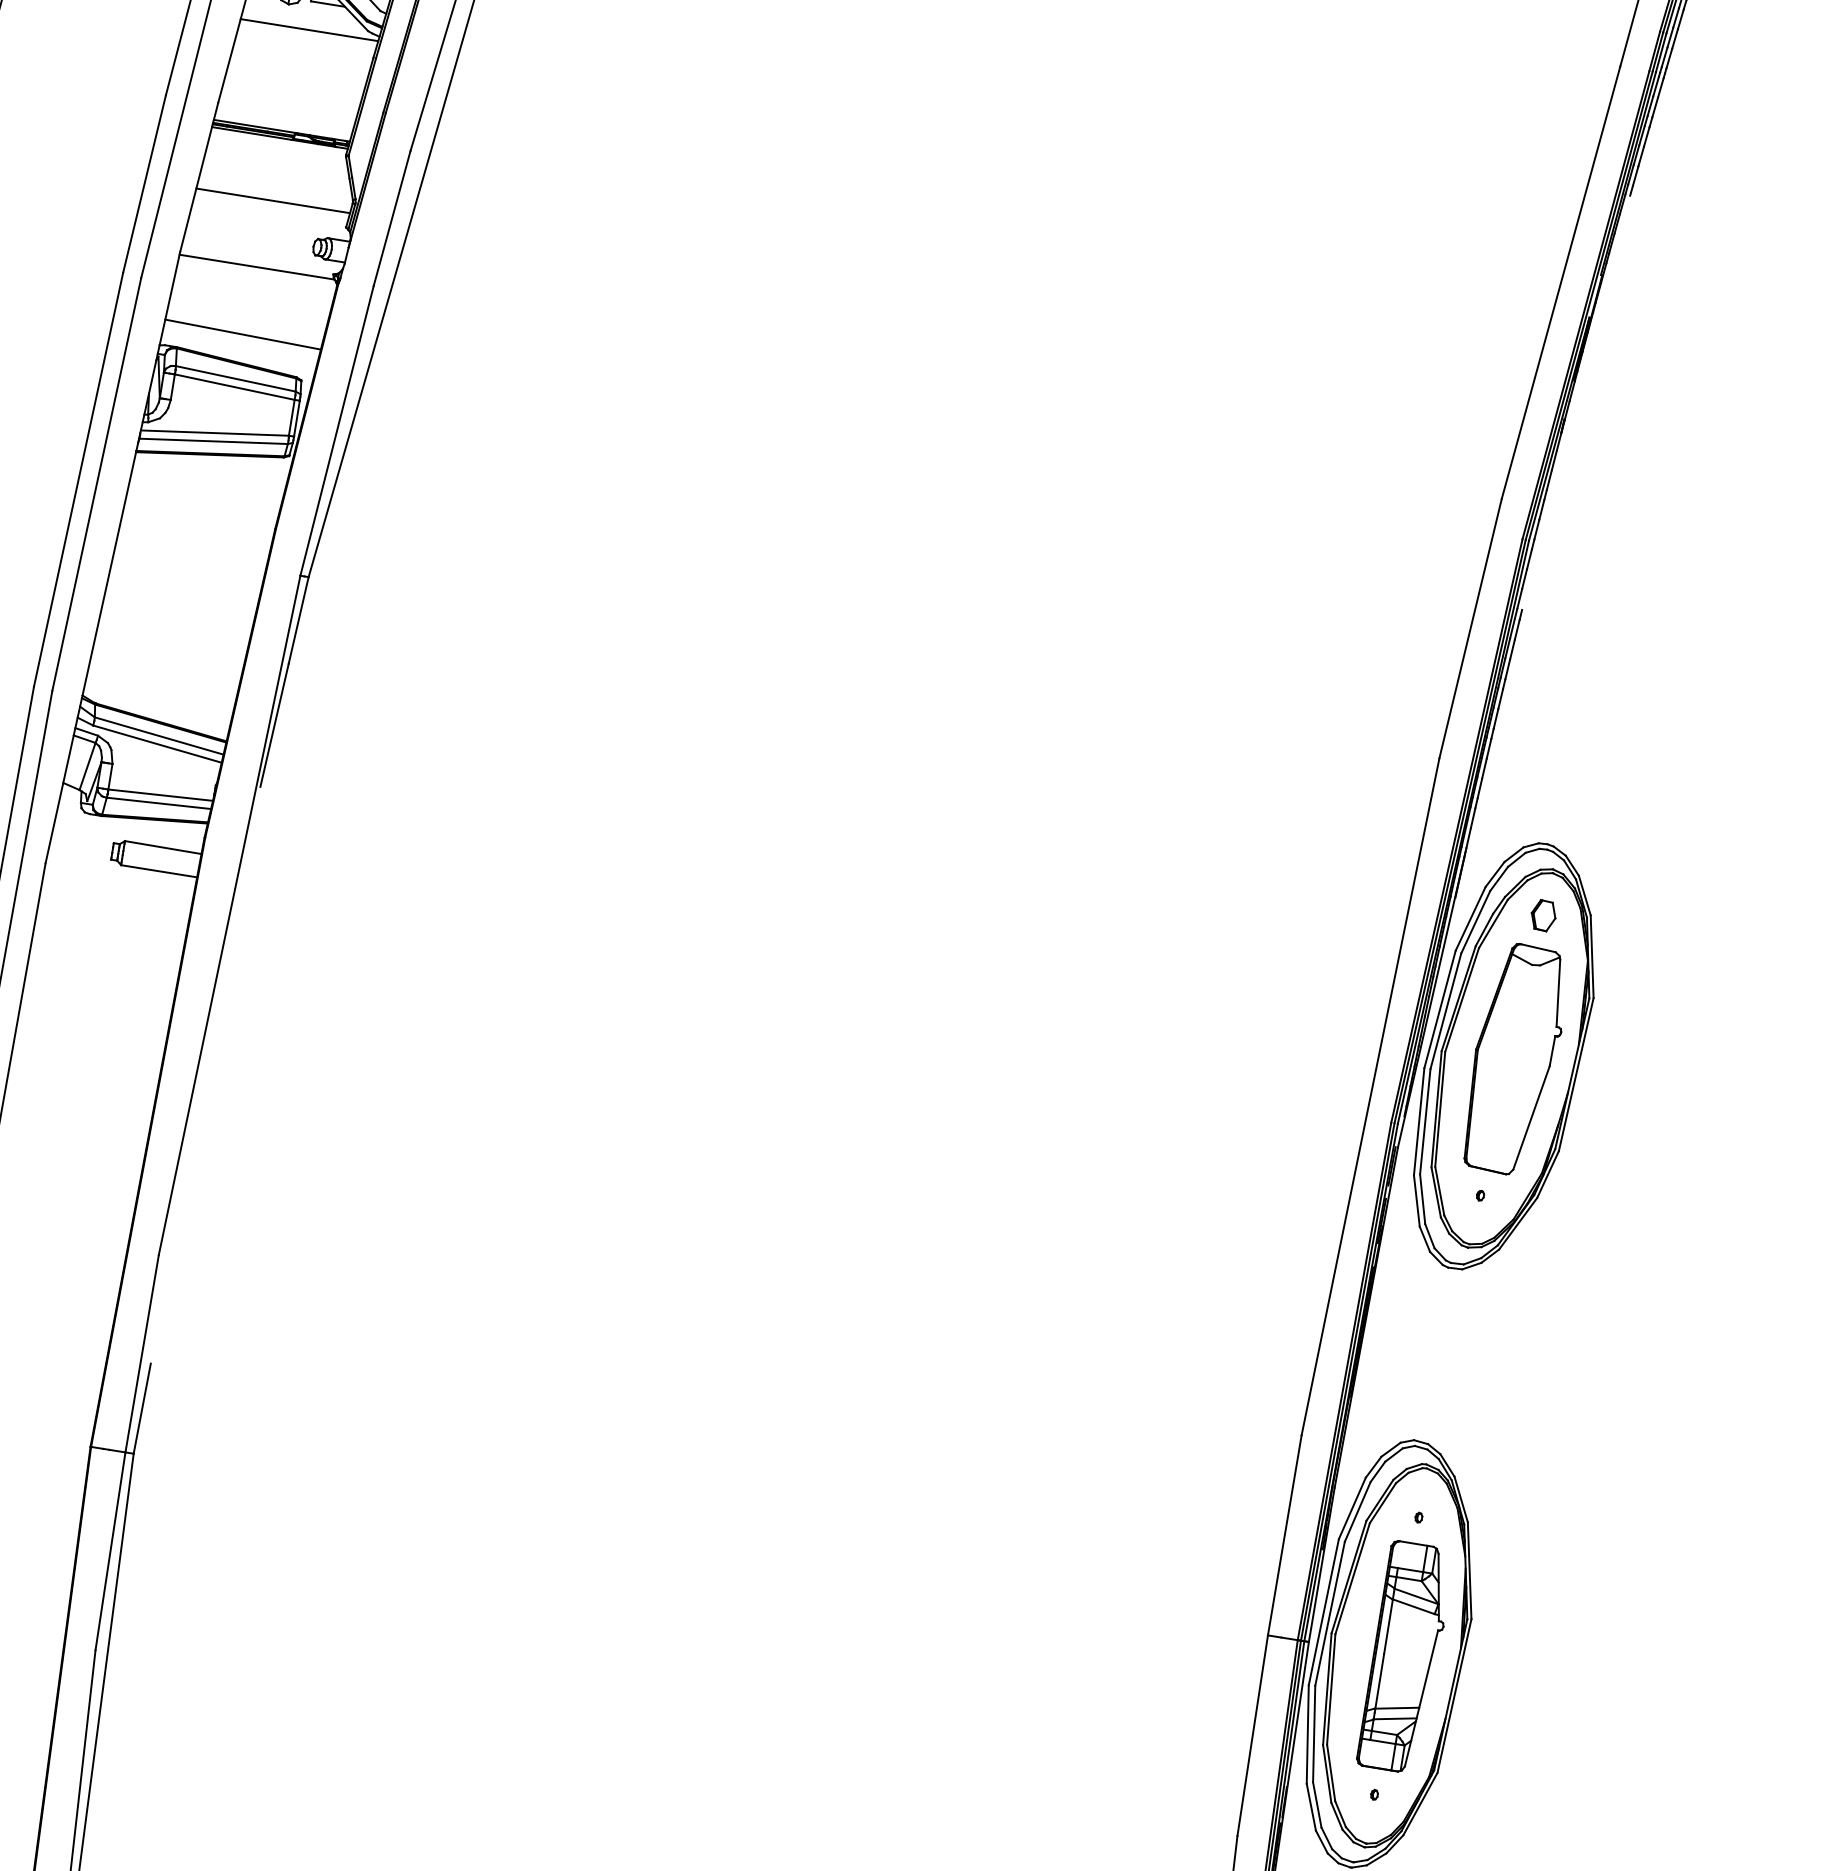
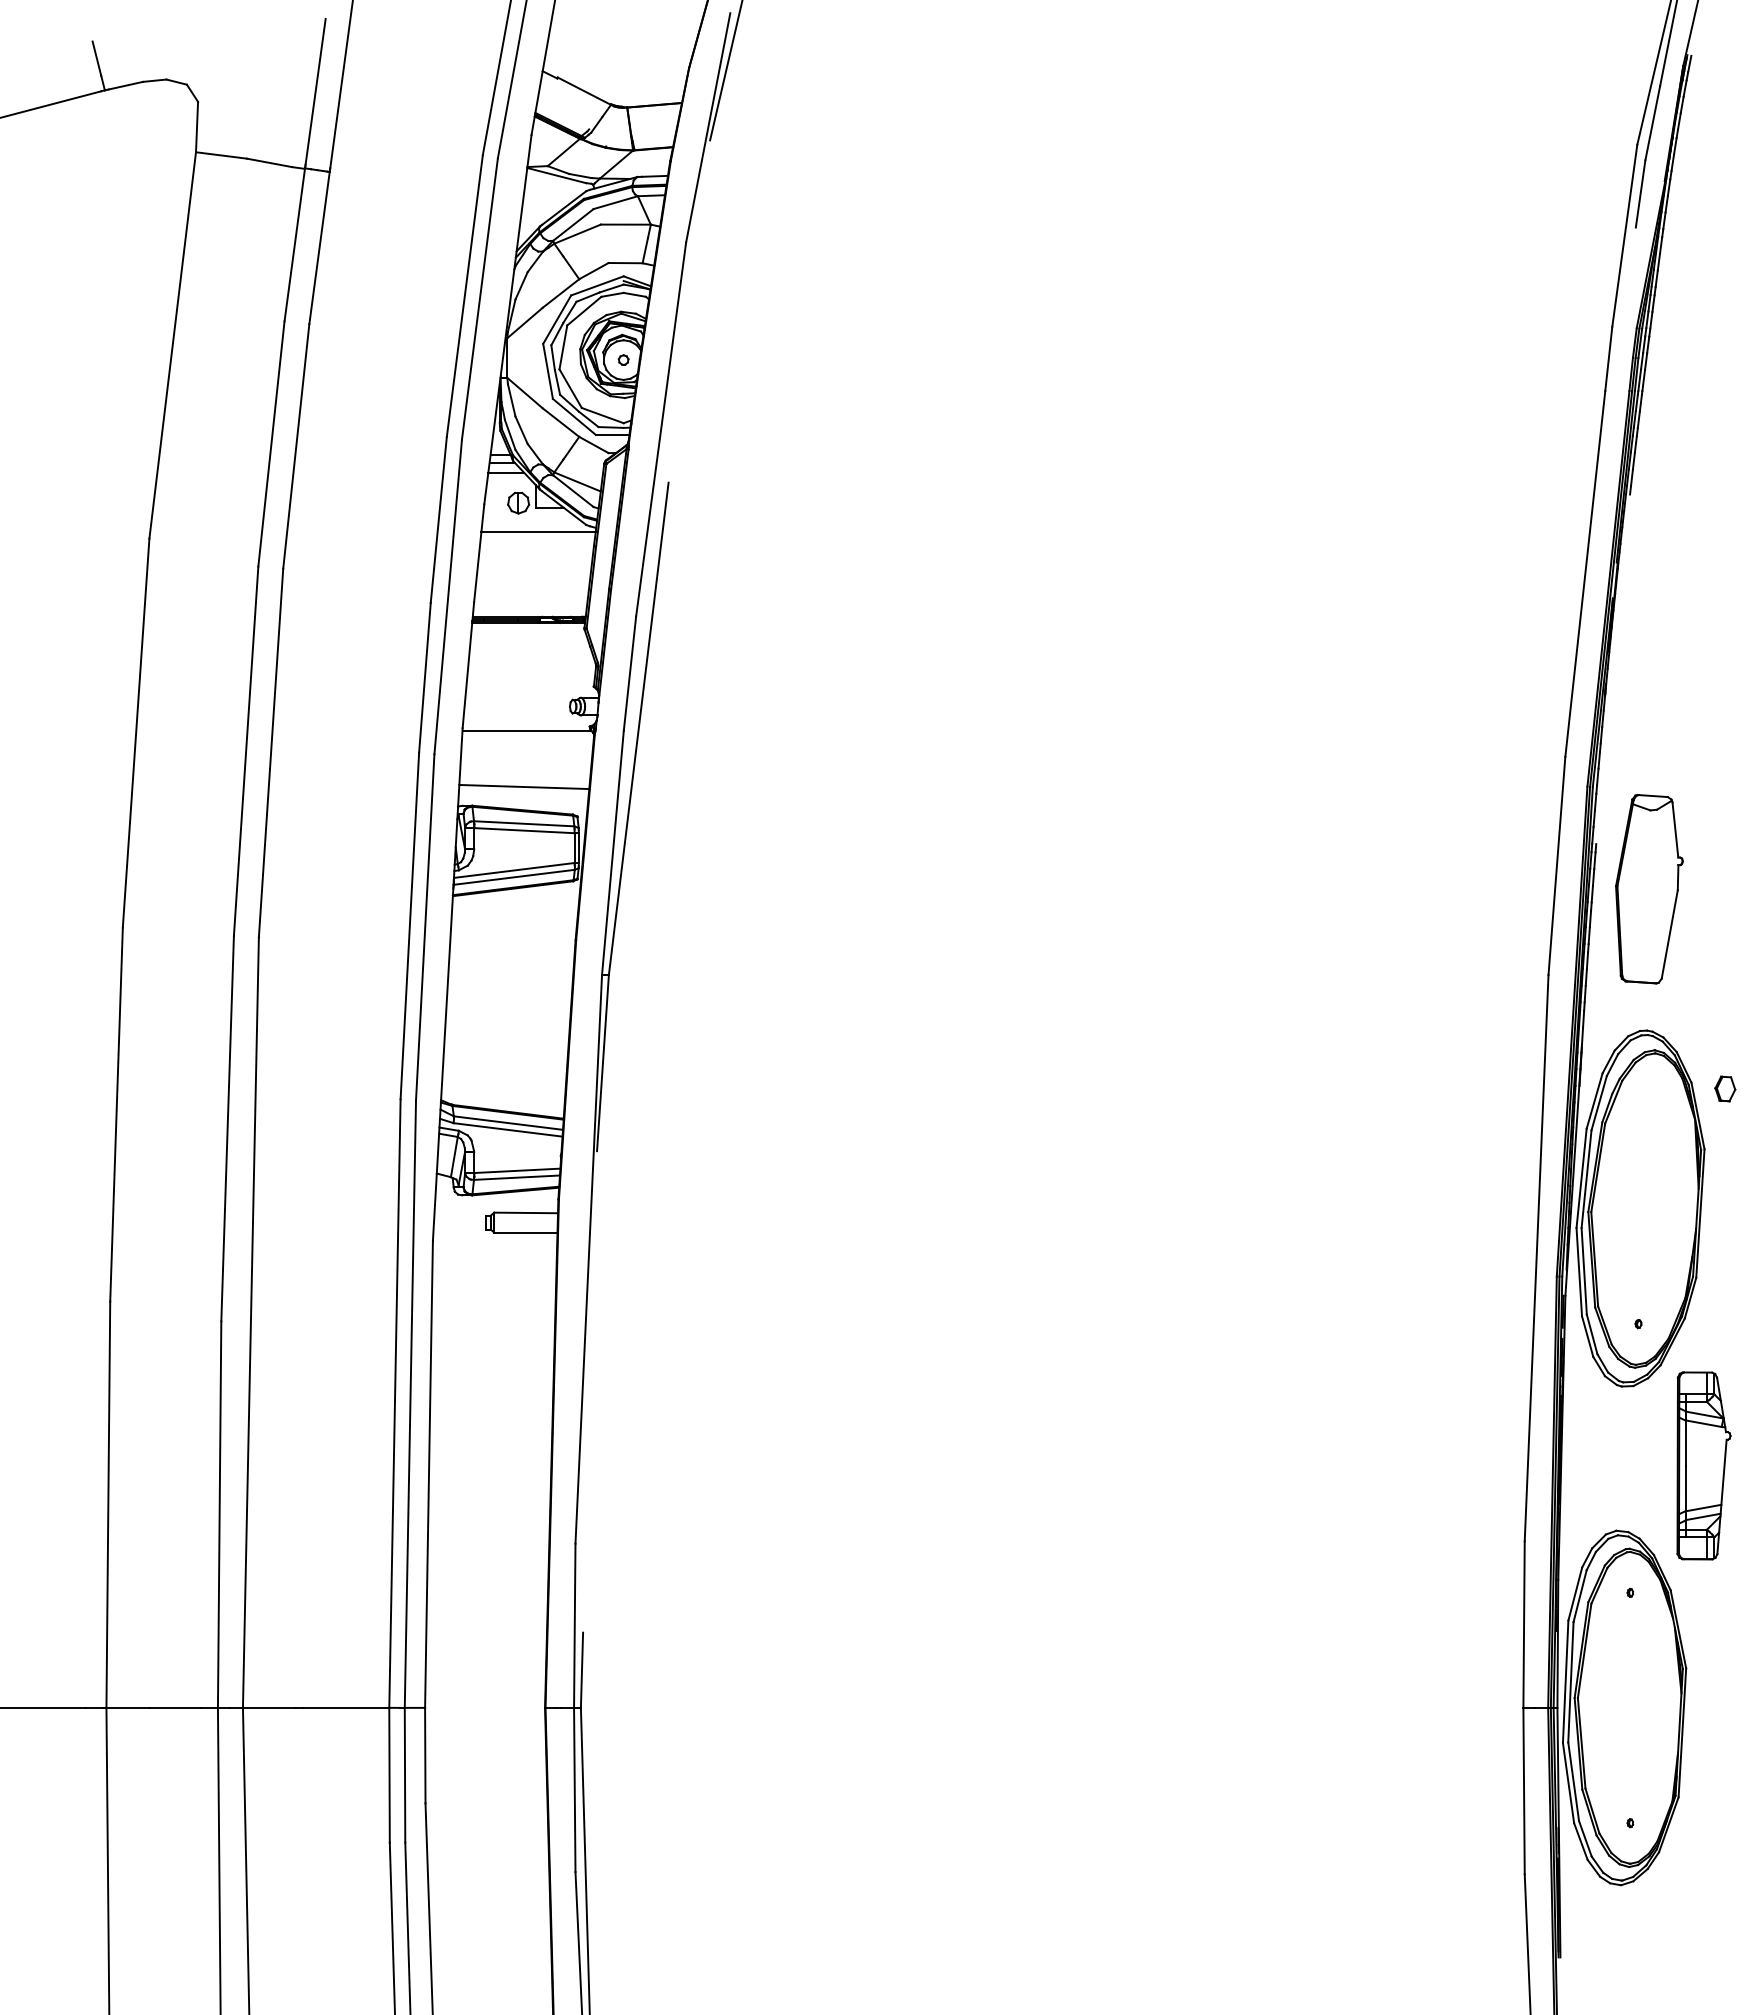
line: (273, 200) -> (531, 674), removed
part: (1543, 915) -> (1725, 1088), moved
part: (1515, 1059) -> (1649, 889), moved
part: (1405, 1656) -> (1703, 1465), moved

